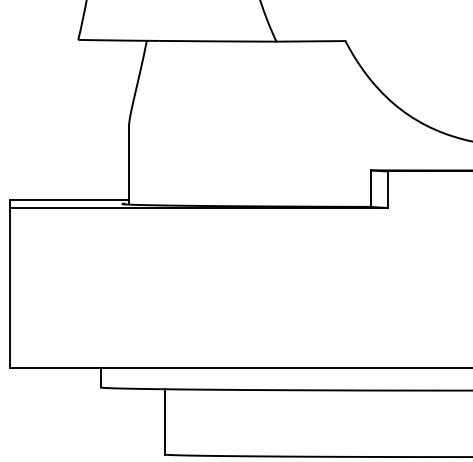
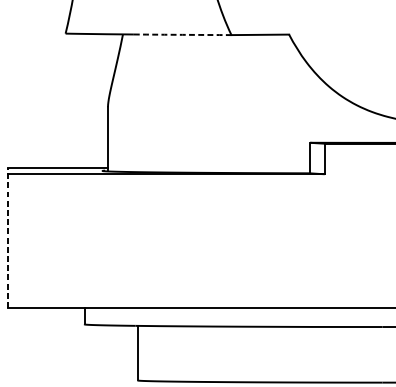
arc: (218, 41) -> (182, 34), solid -> dashed
line: (9, 283) -> (8, 237), solid -> dashed

